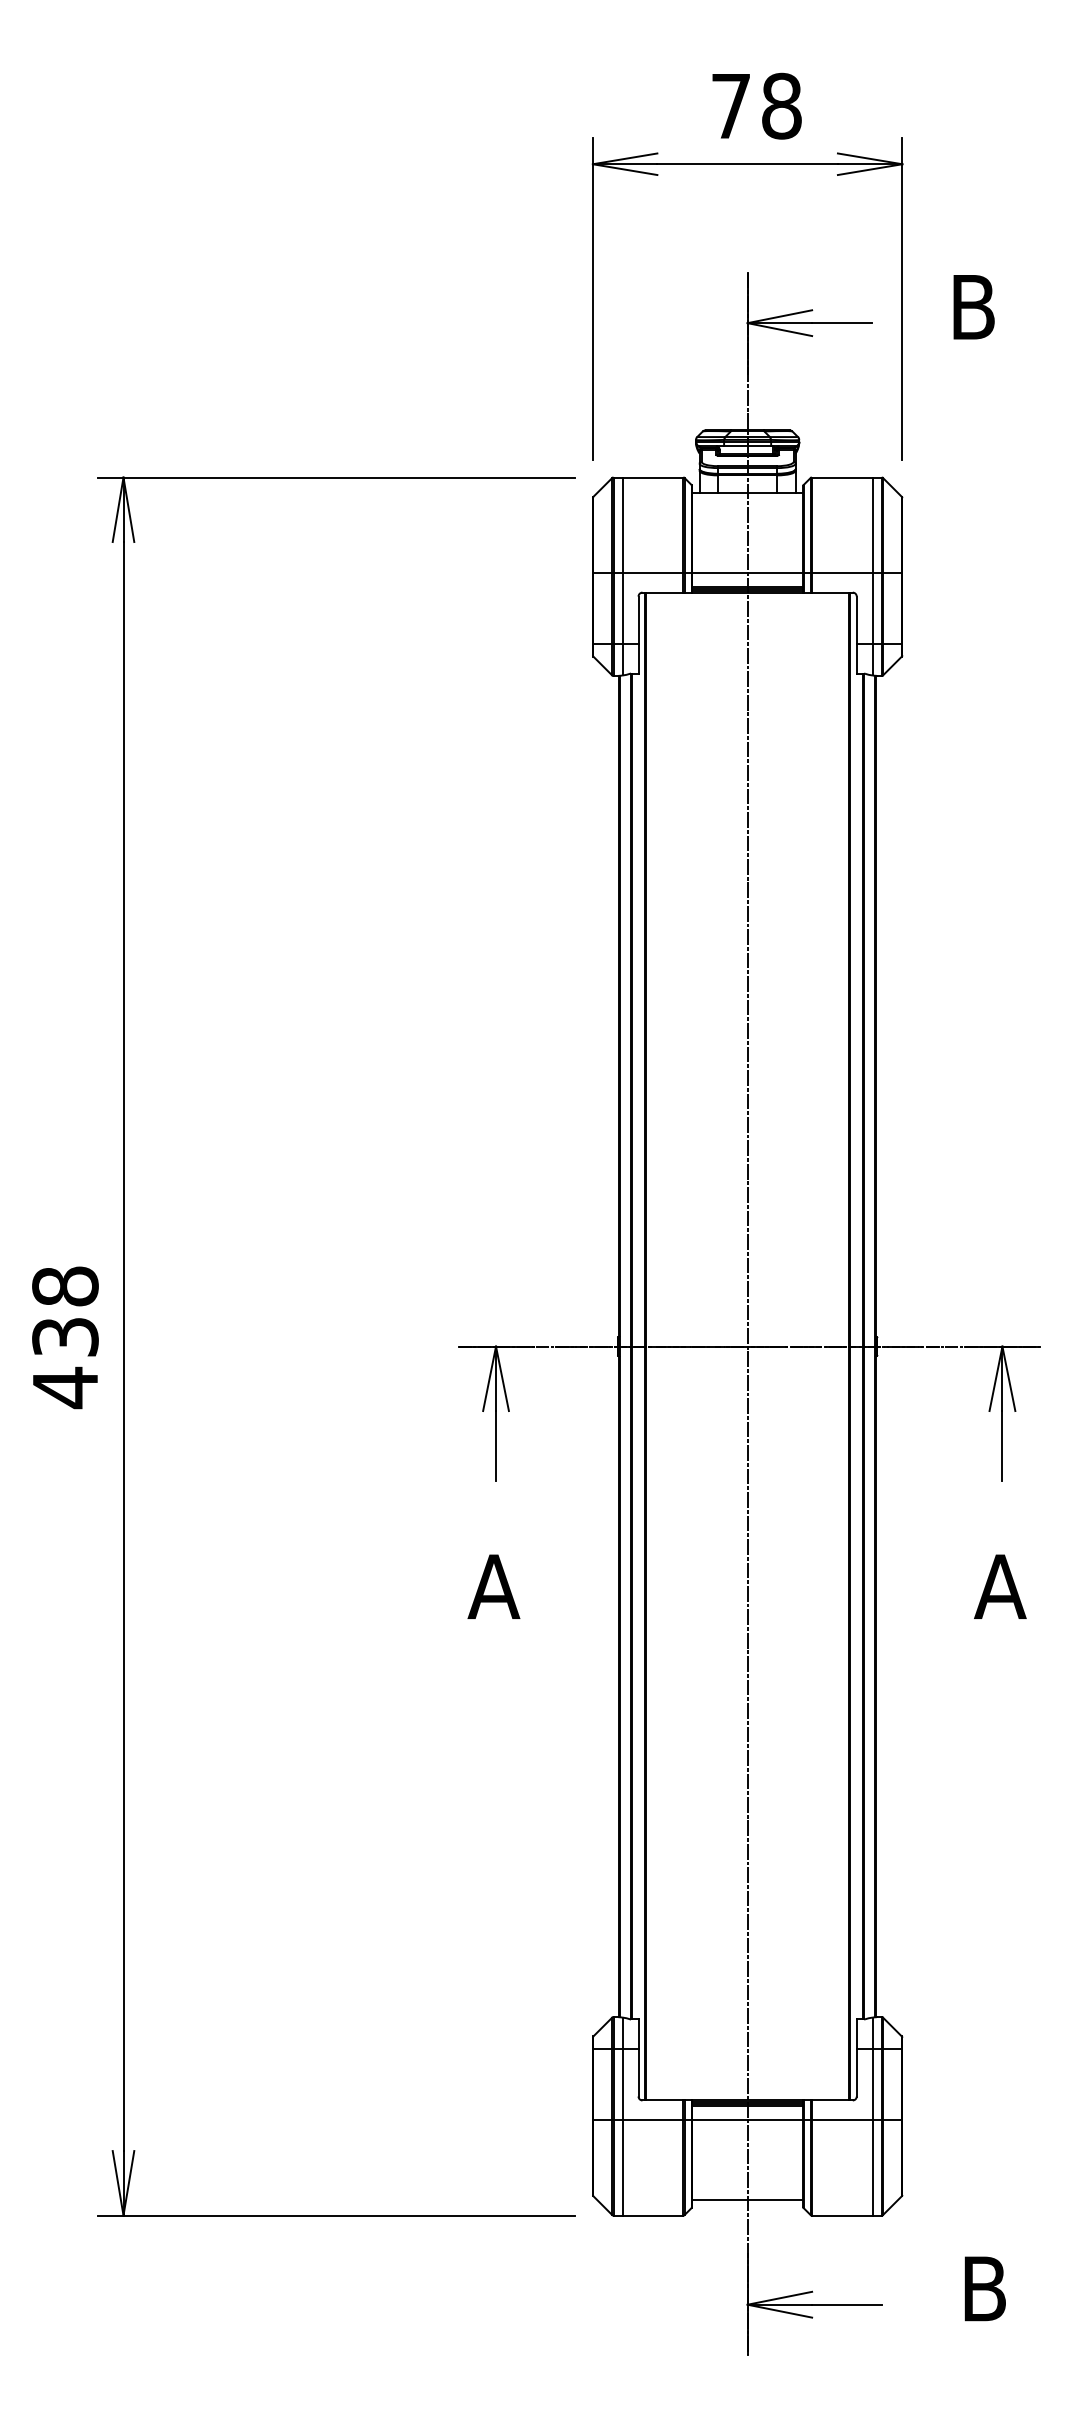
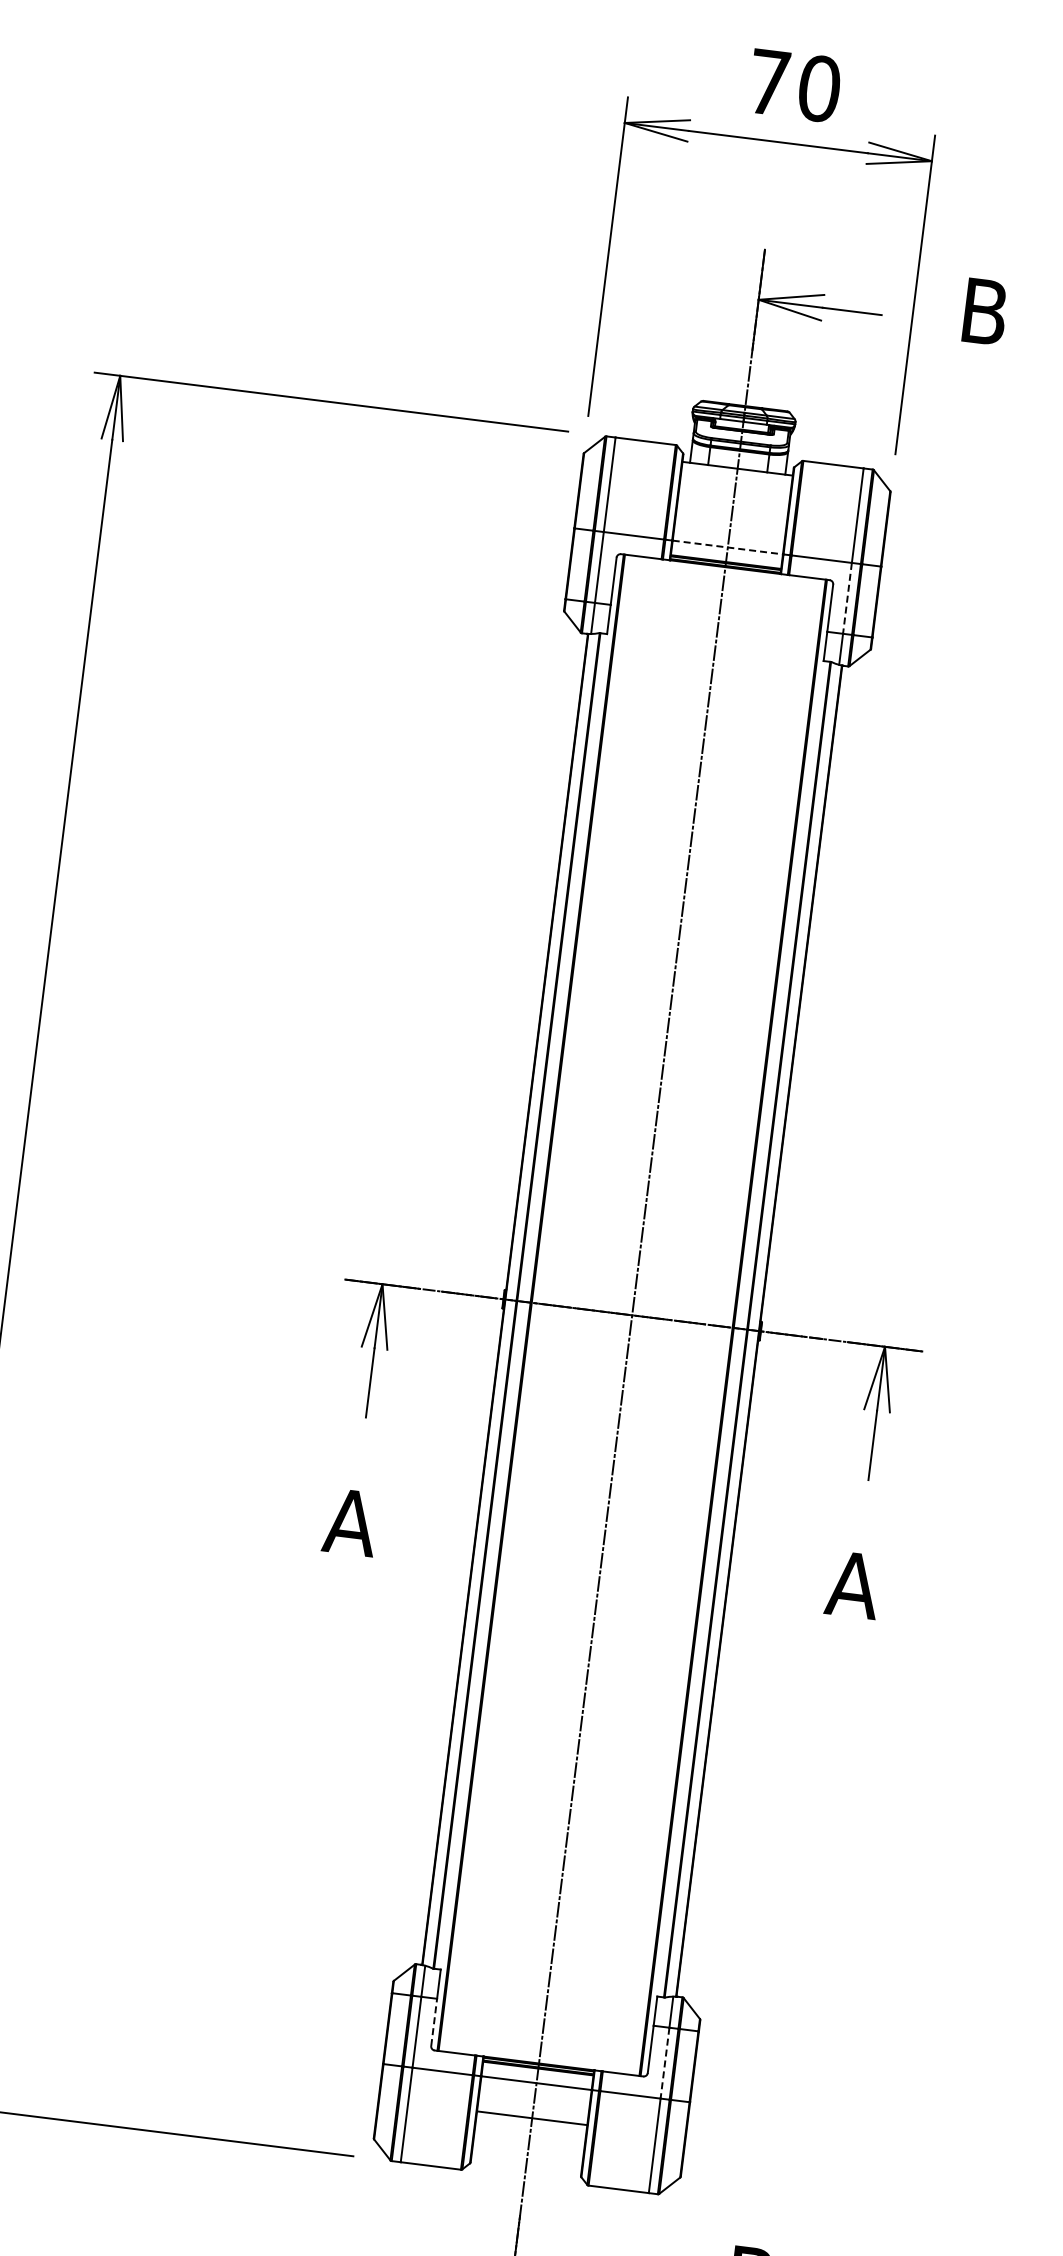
text: (781, 106) -> (819, 88), 78 -> 70
line: (747, 572) -> (727, 547), solid -> dashed
line: (872, 608) -> (847, 598), solid -> dashed
line: (638, 2072) -> (434, 2022), solid -> dashed
line: (872, 2084) -> (664, 2063), solid -> dashed
line: (747, 2199) -> (532, 2118), moved

